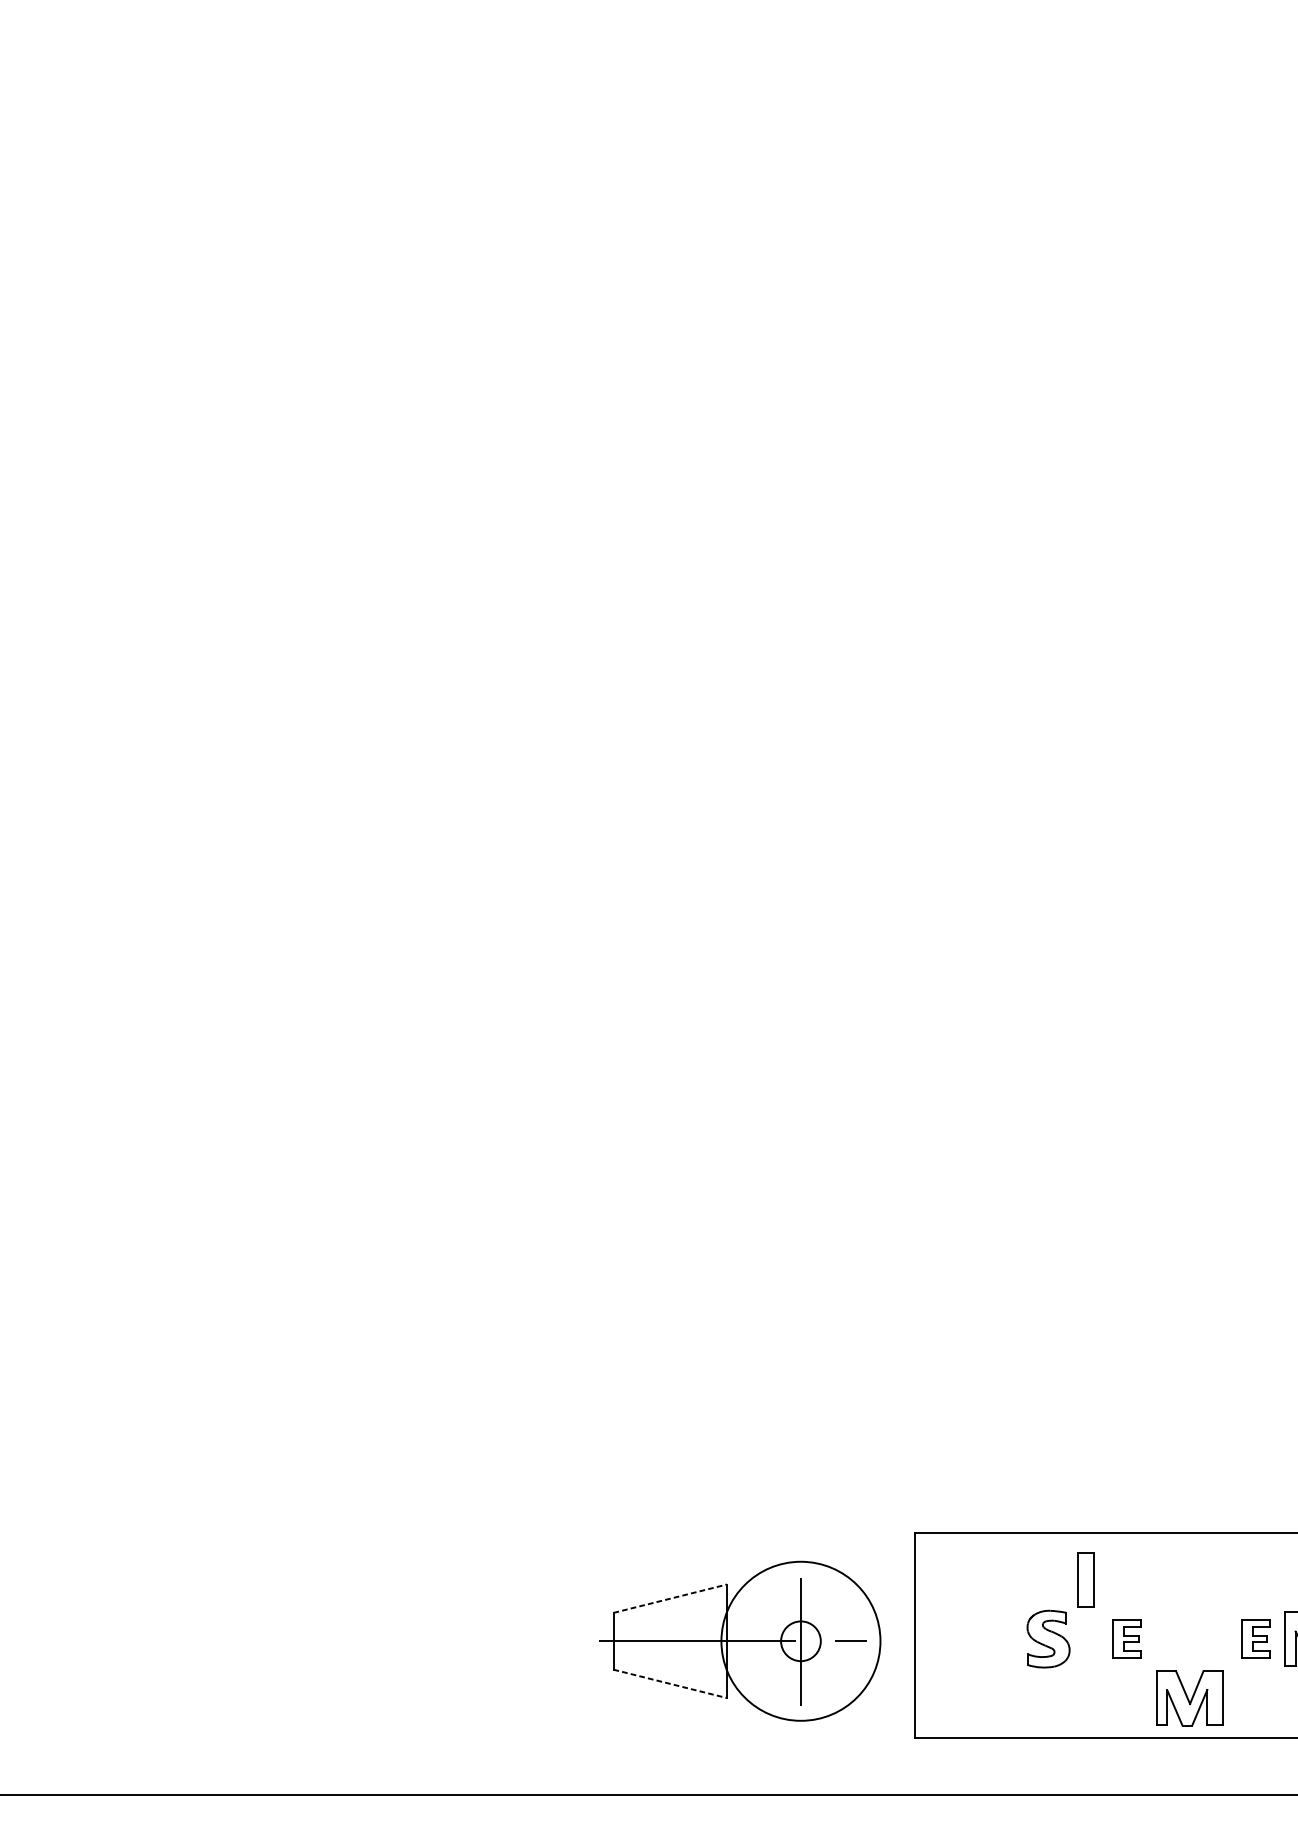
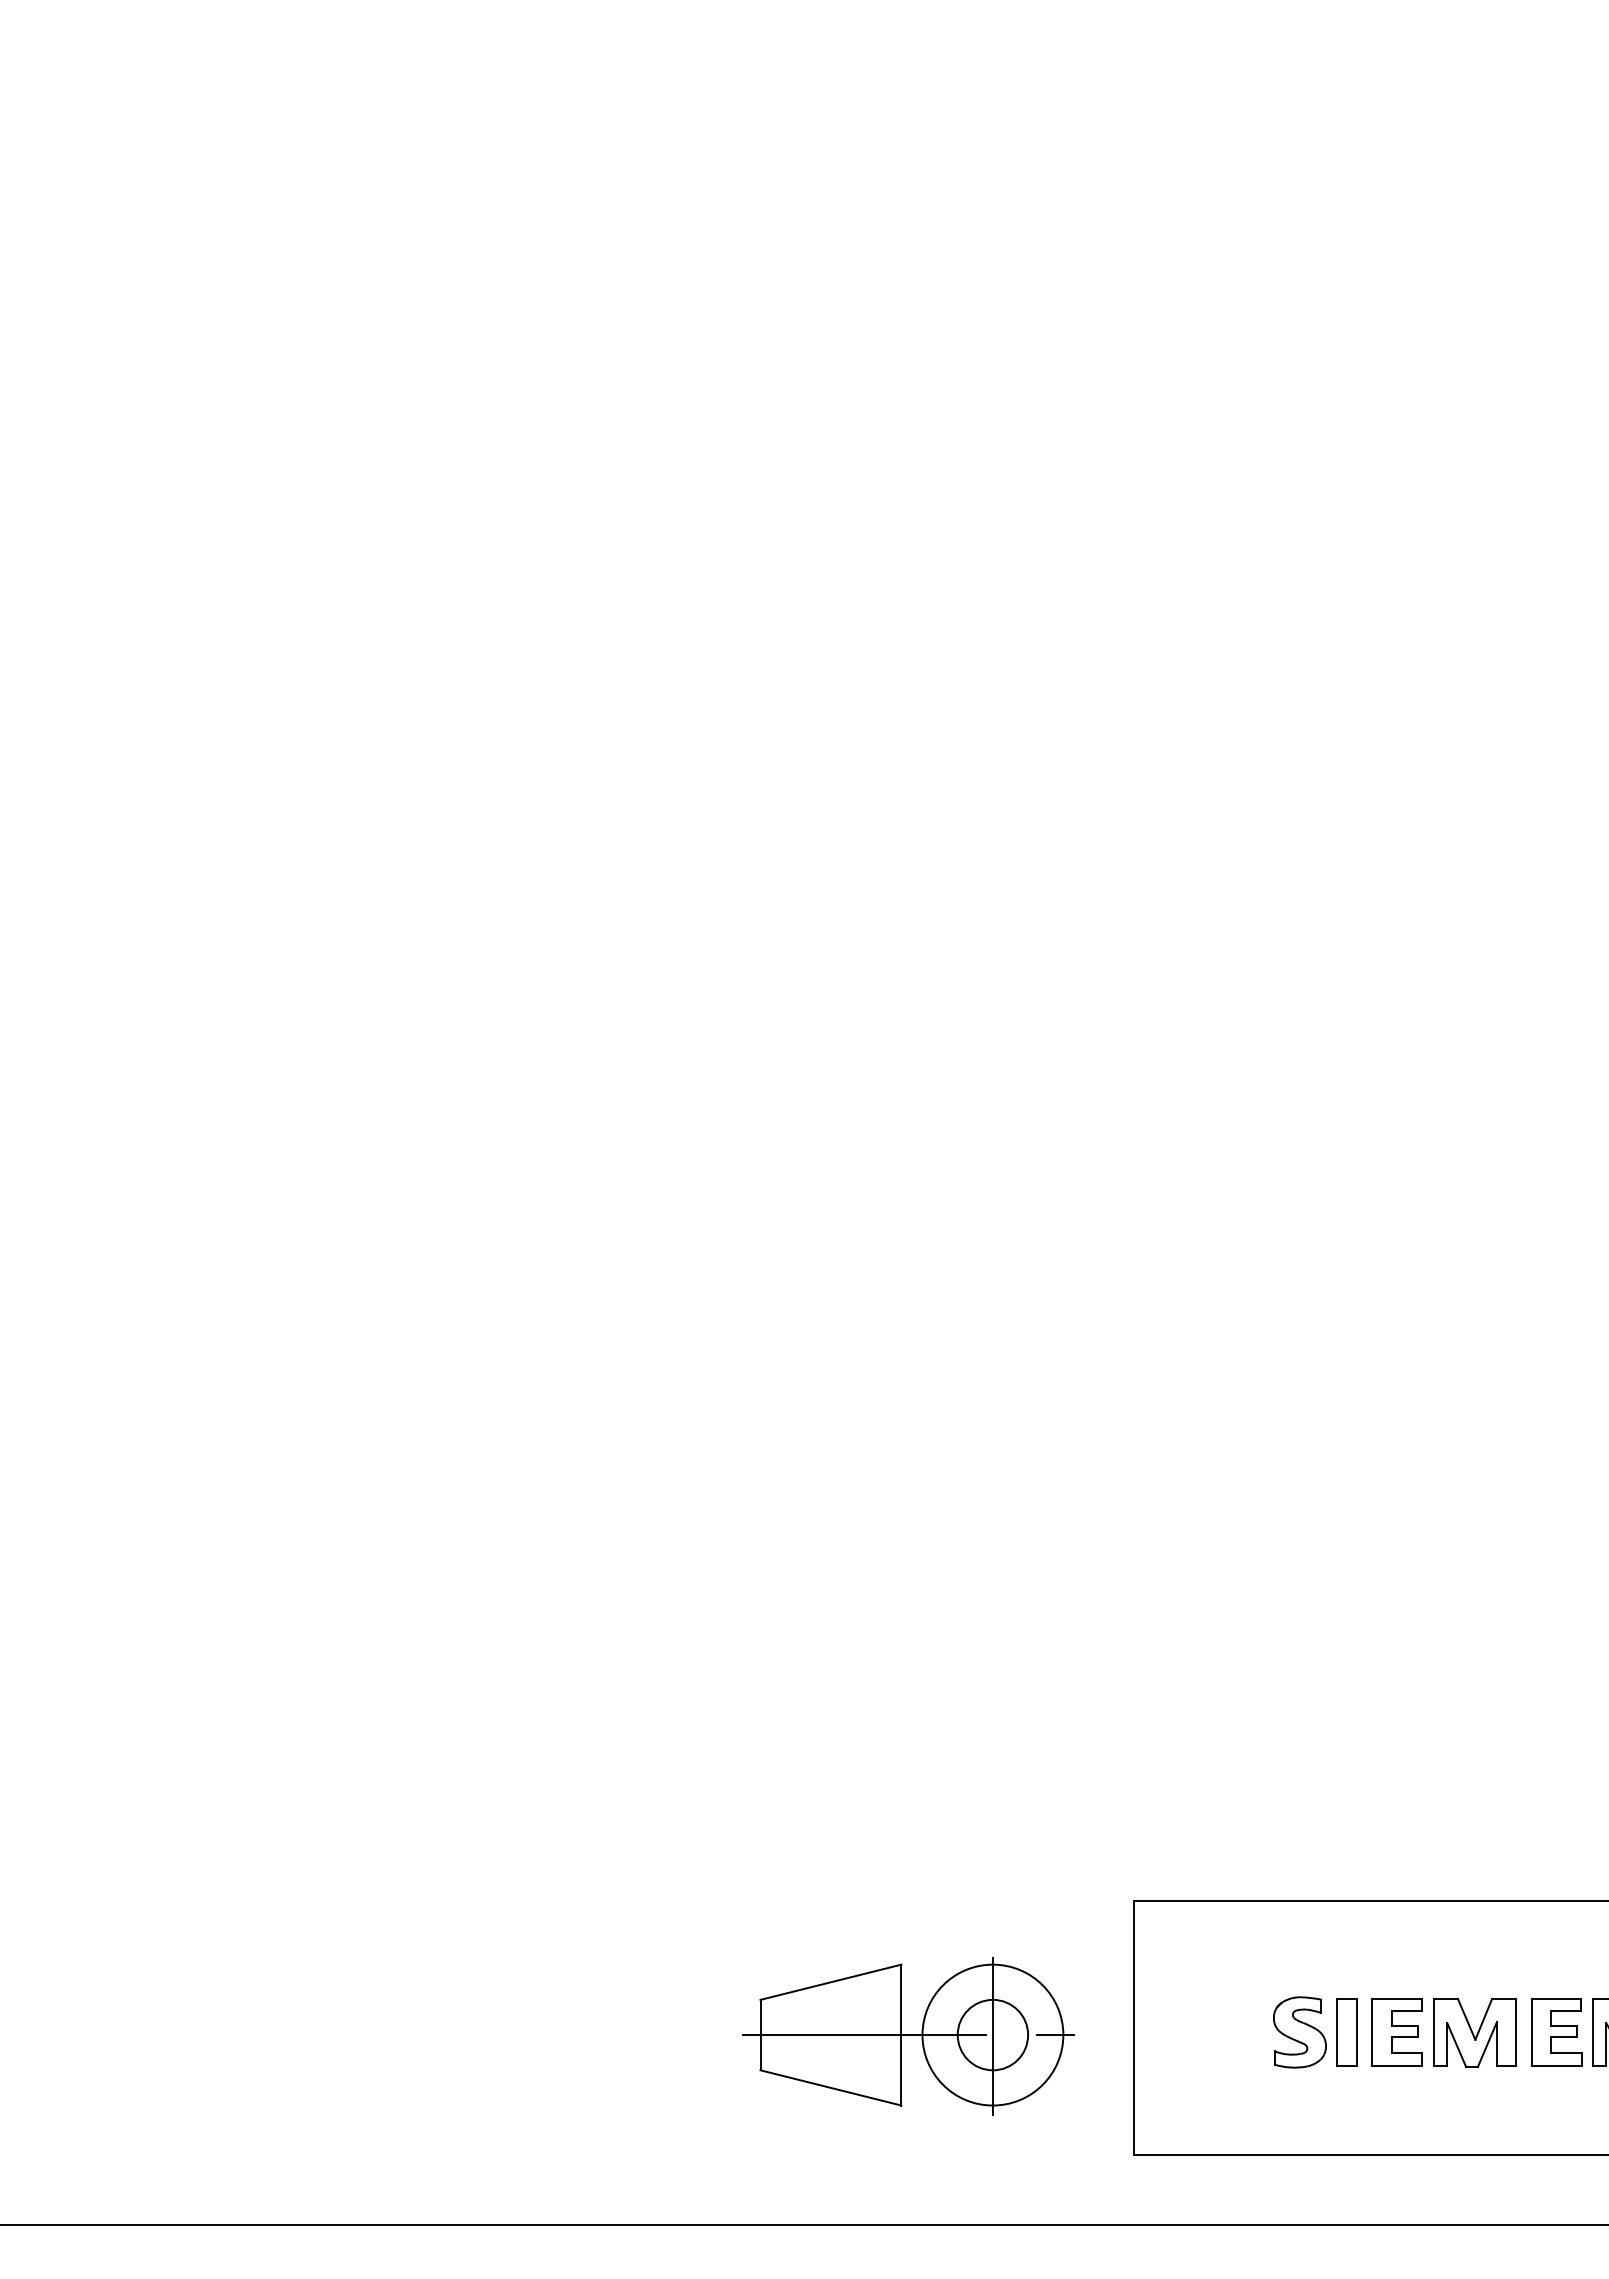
part: (1086, 1579) -> (1346, 2032), moved
line: (669, 1598) -> (830, 1982), dashed -> solid
part: (1126, 1639) -> (1396, 2032), size x1.43
part: (1255, 1639) -> (1556, 2032), size x1.43
circle: (800, 1640) -> (992, 2034), size x0.71
circle: (800, 1640) -> (992, 2034), size x1.43
line: (669, 1683) -> (830, 2087), dashed -> solid
part: (1189, 1698) -> (1474, 2032), moved

